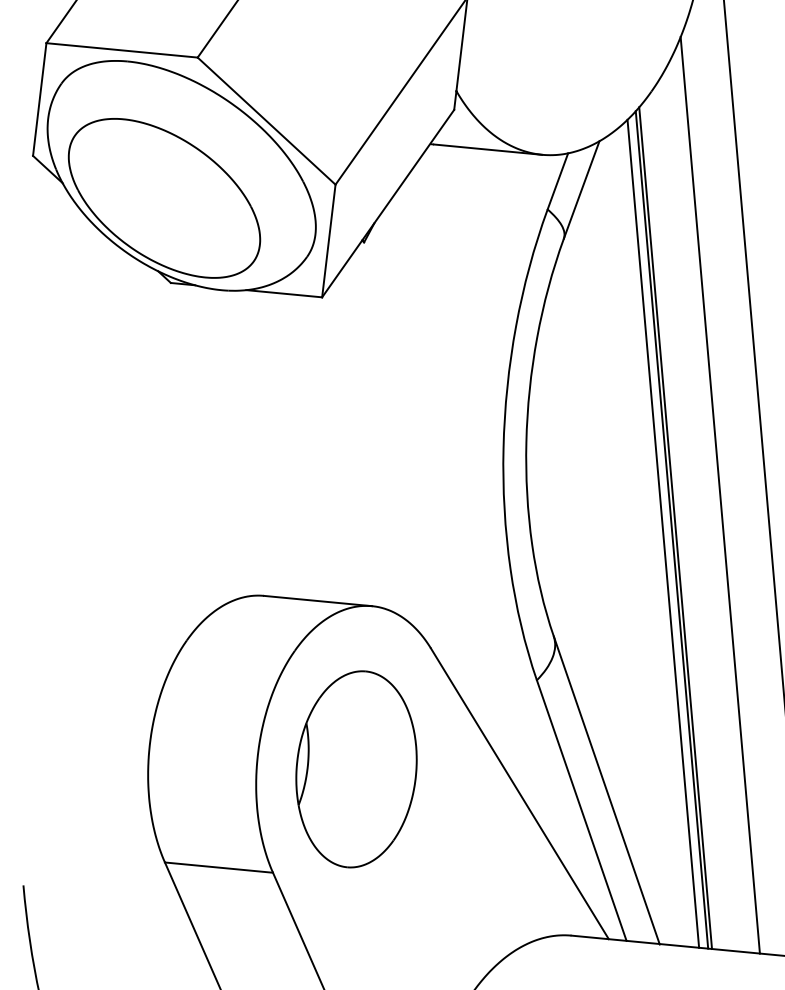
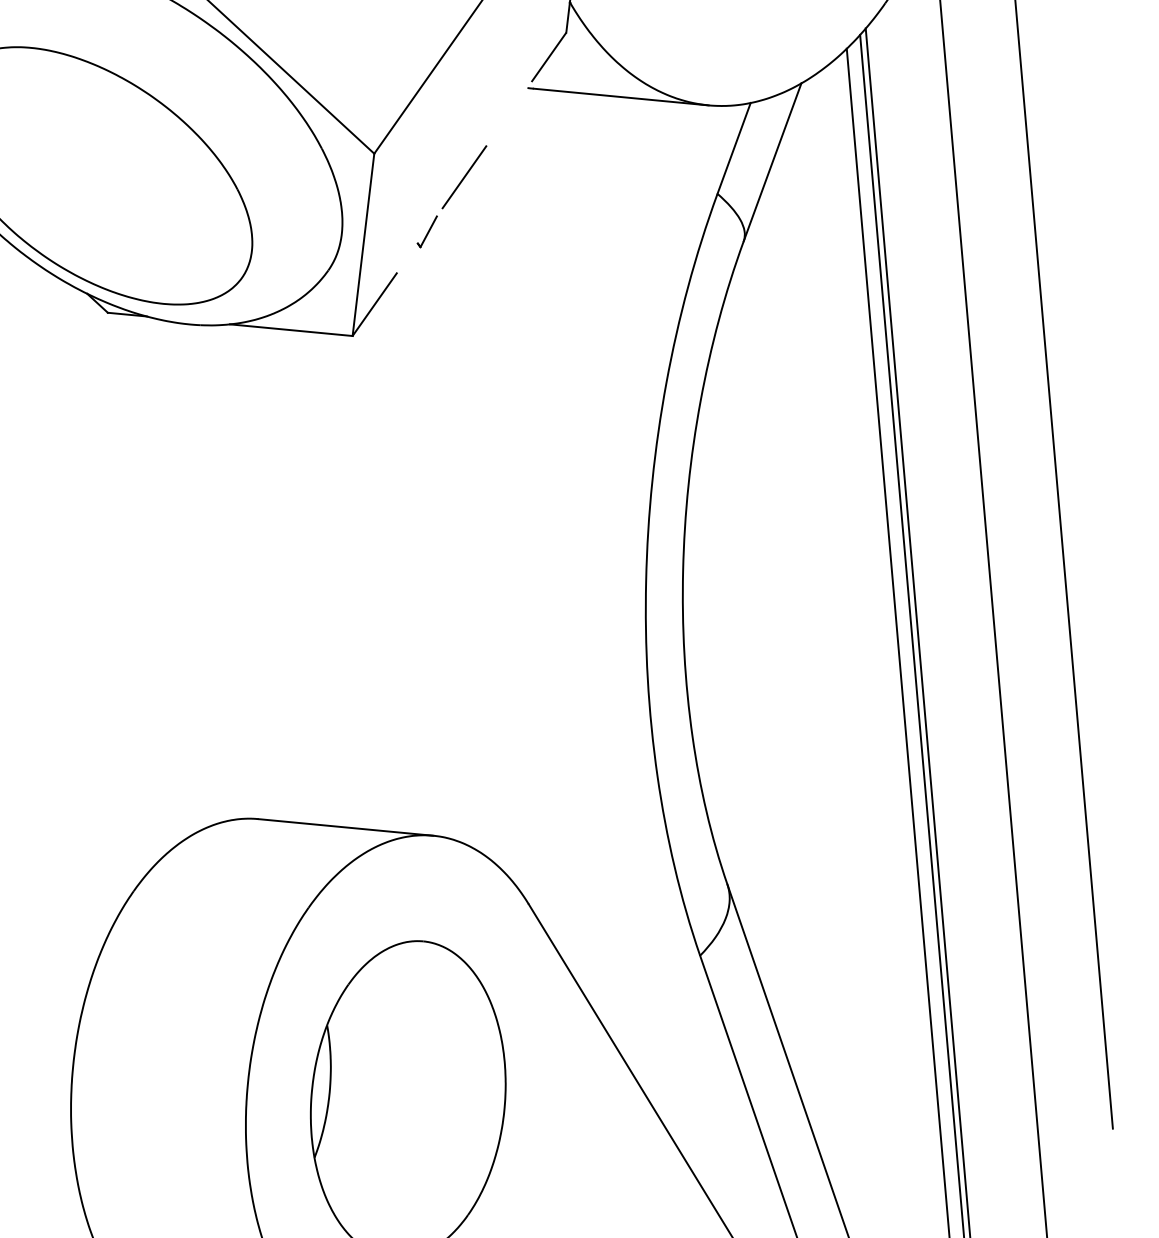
line: (388, 203) -> (459, 184), solid -> dashed

